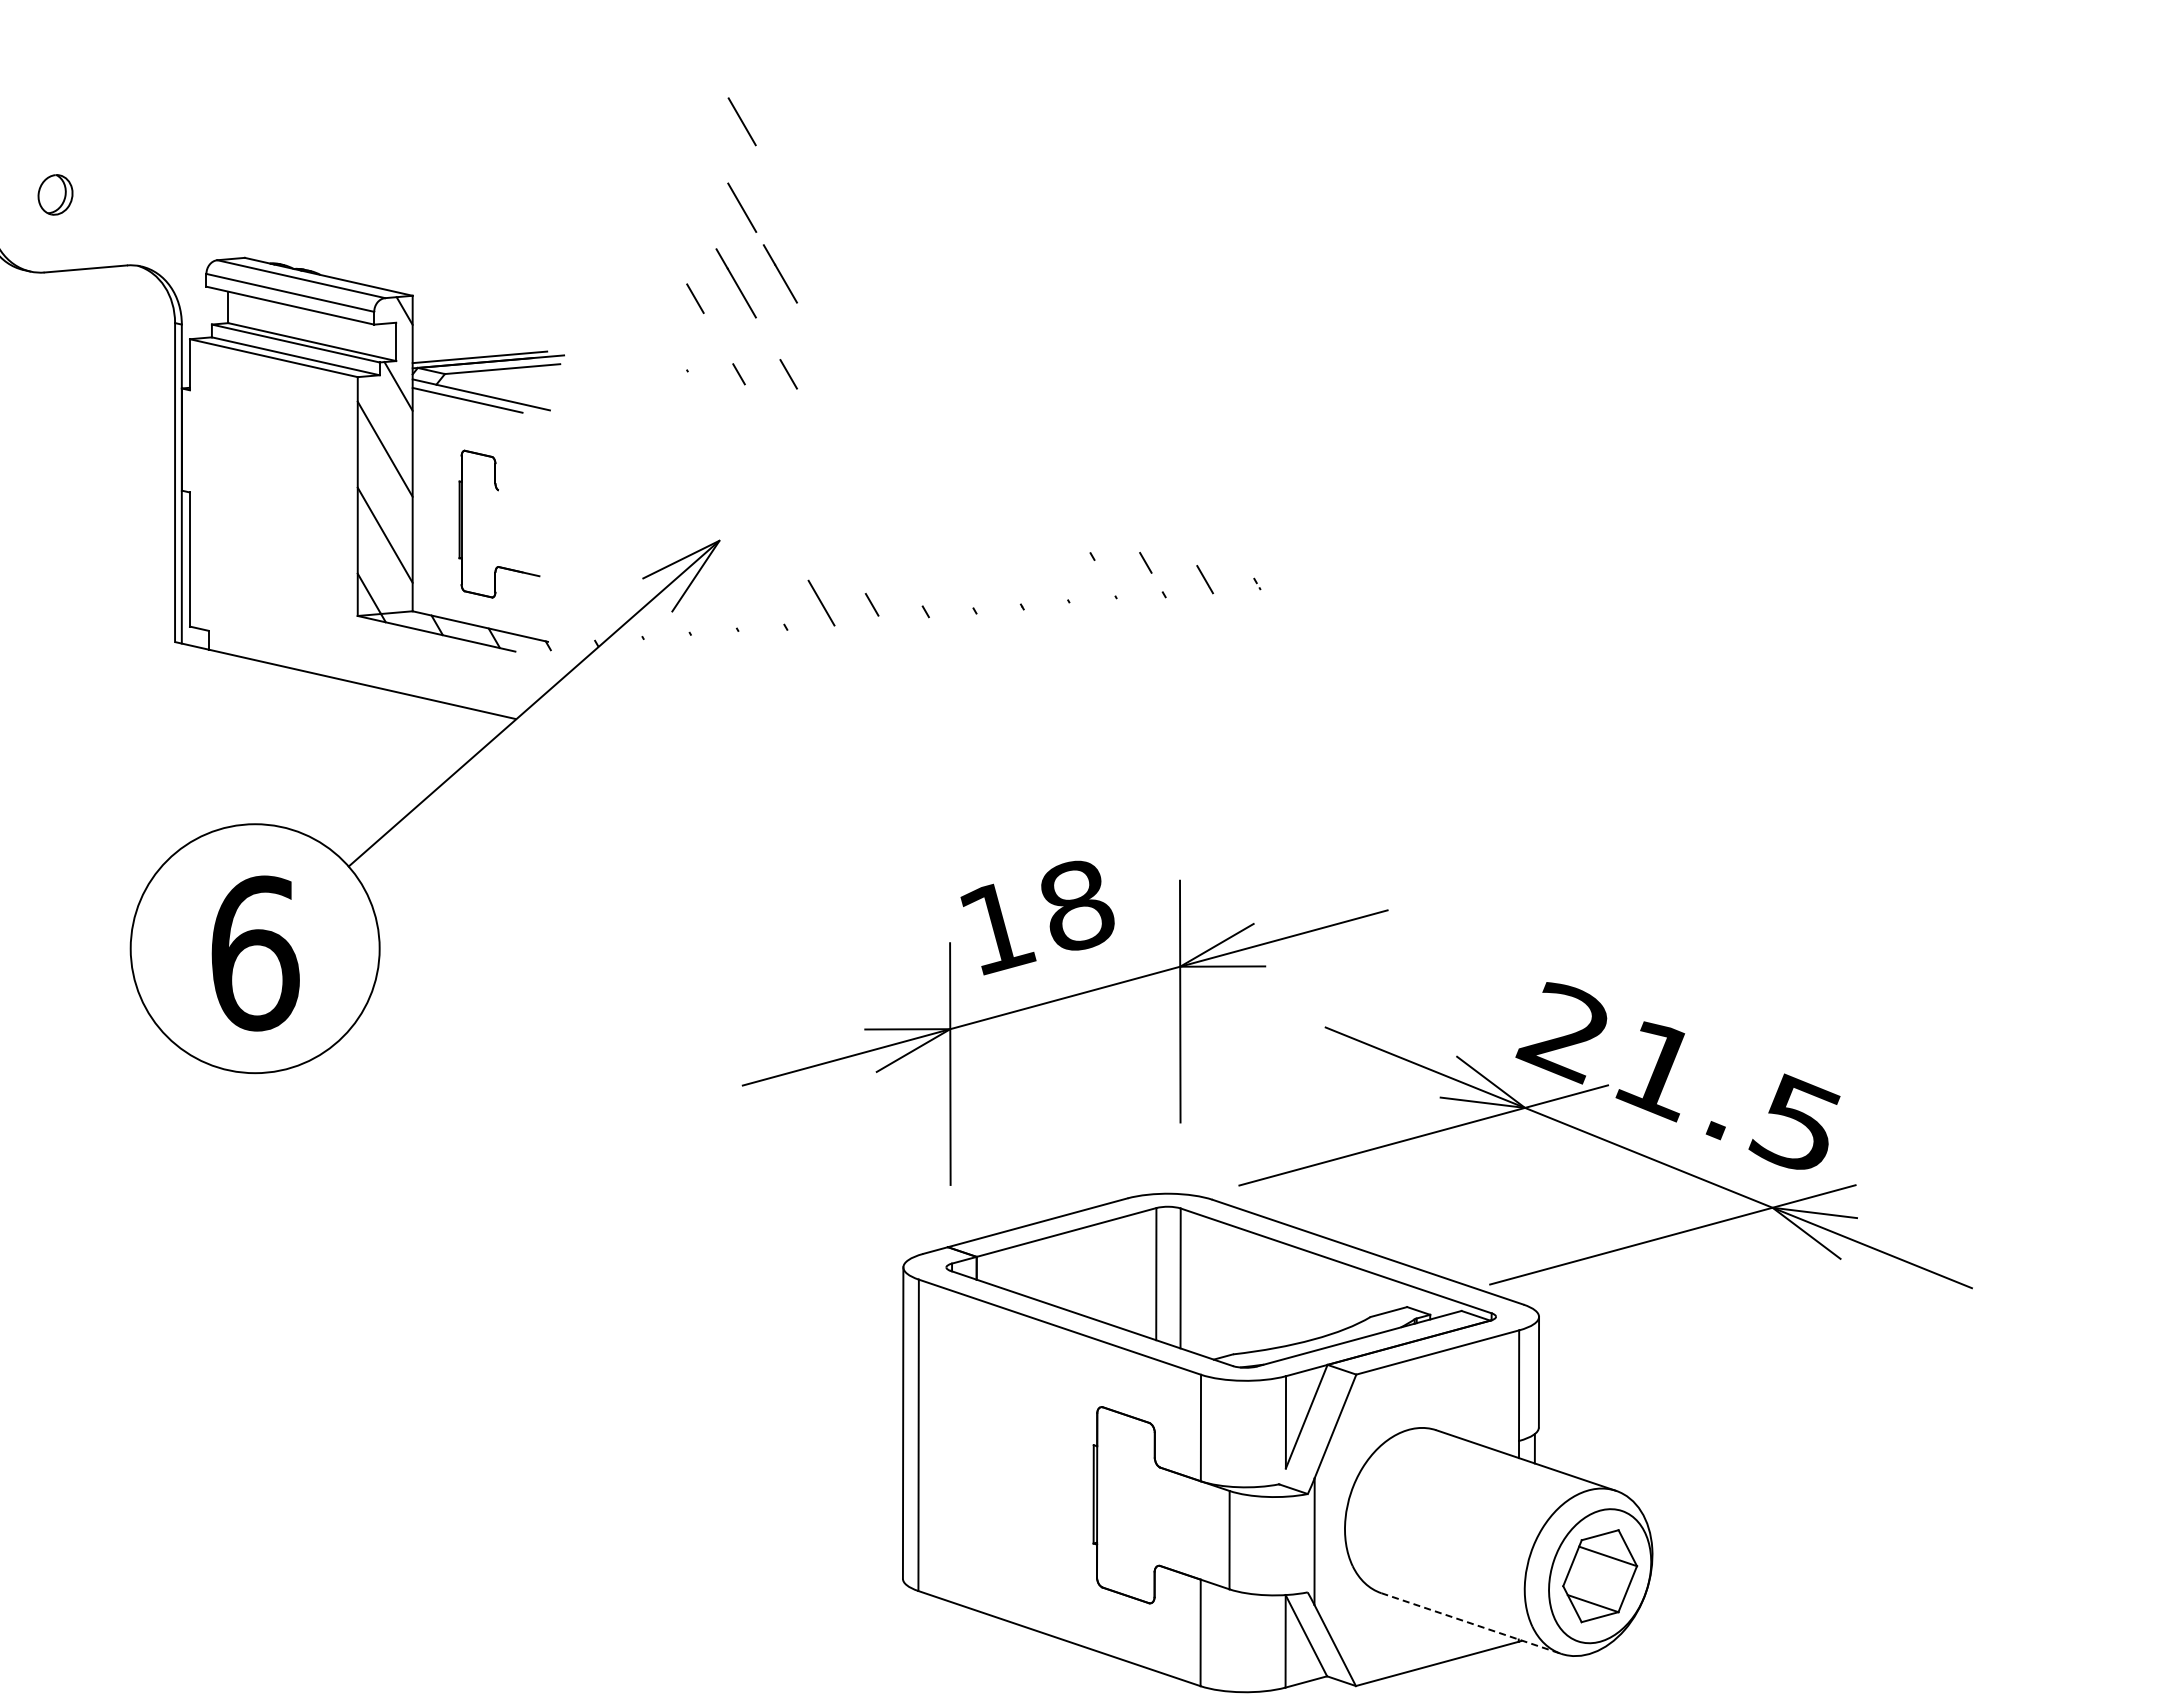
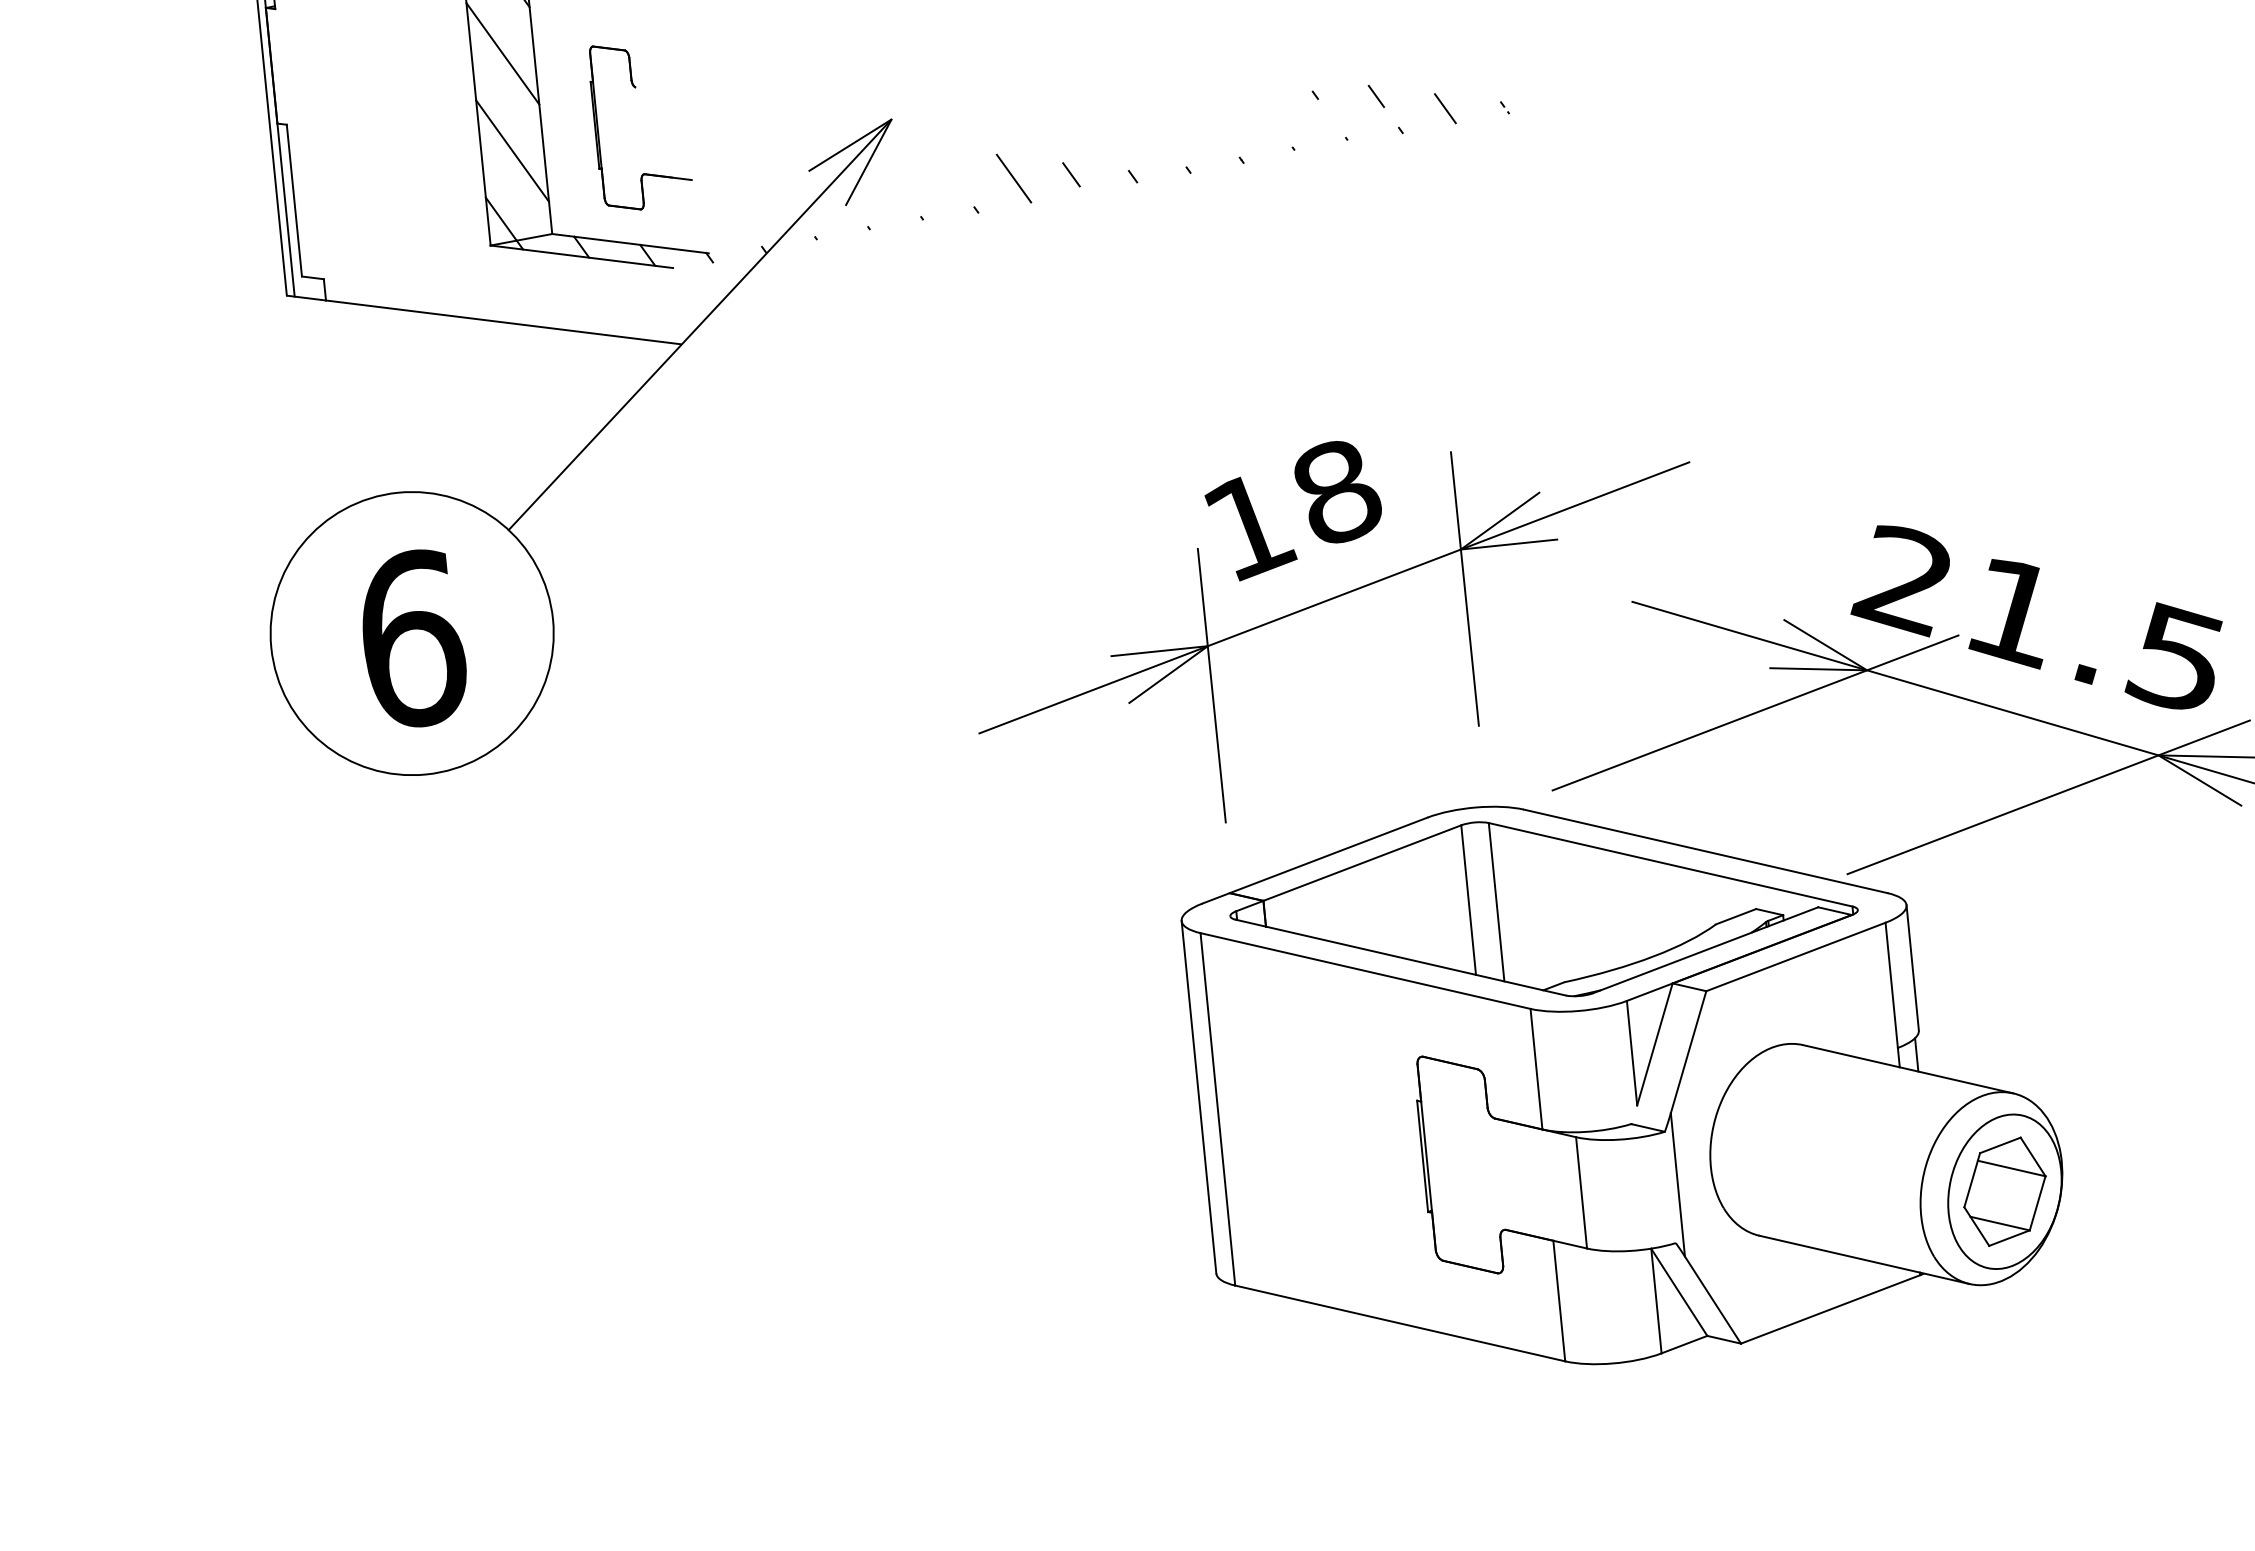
line: (1471, 1623) -> (1864, 1259), dashed -> solid

